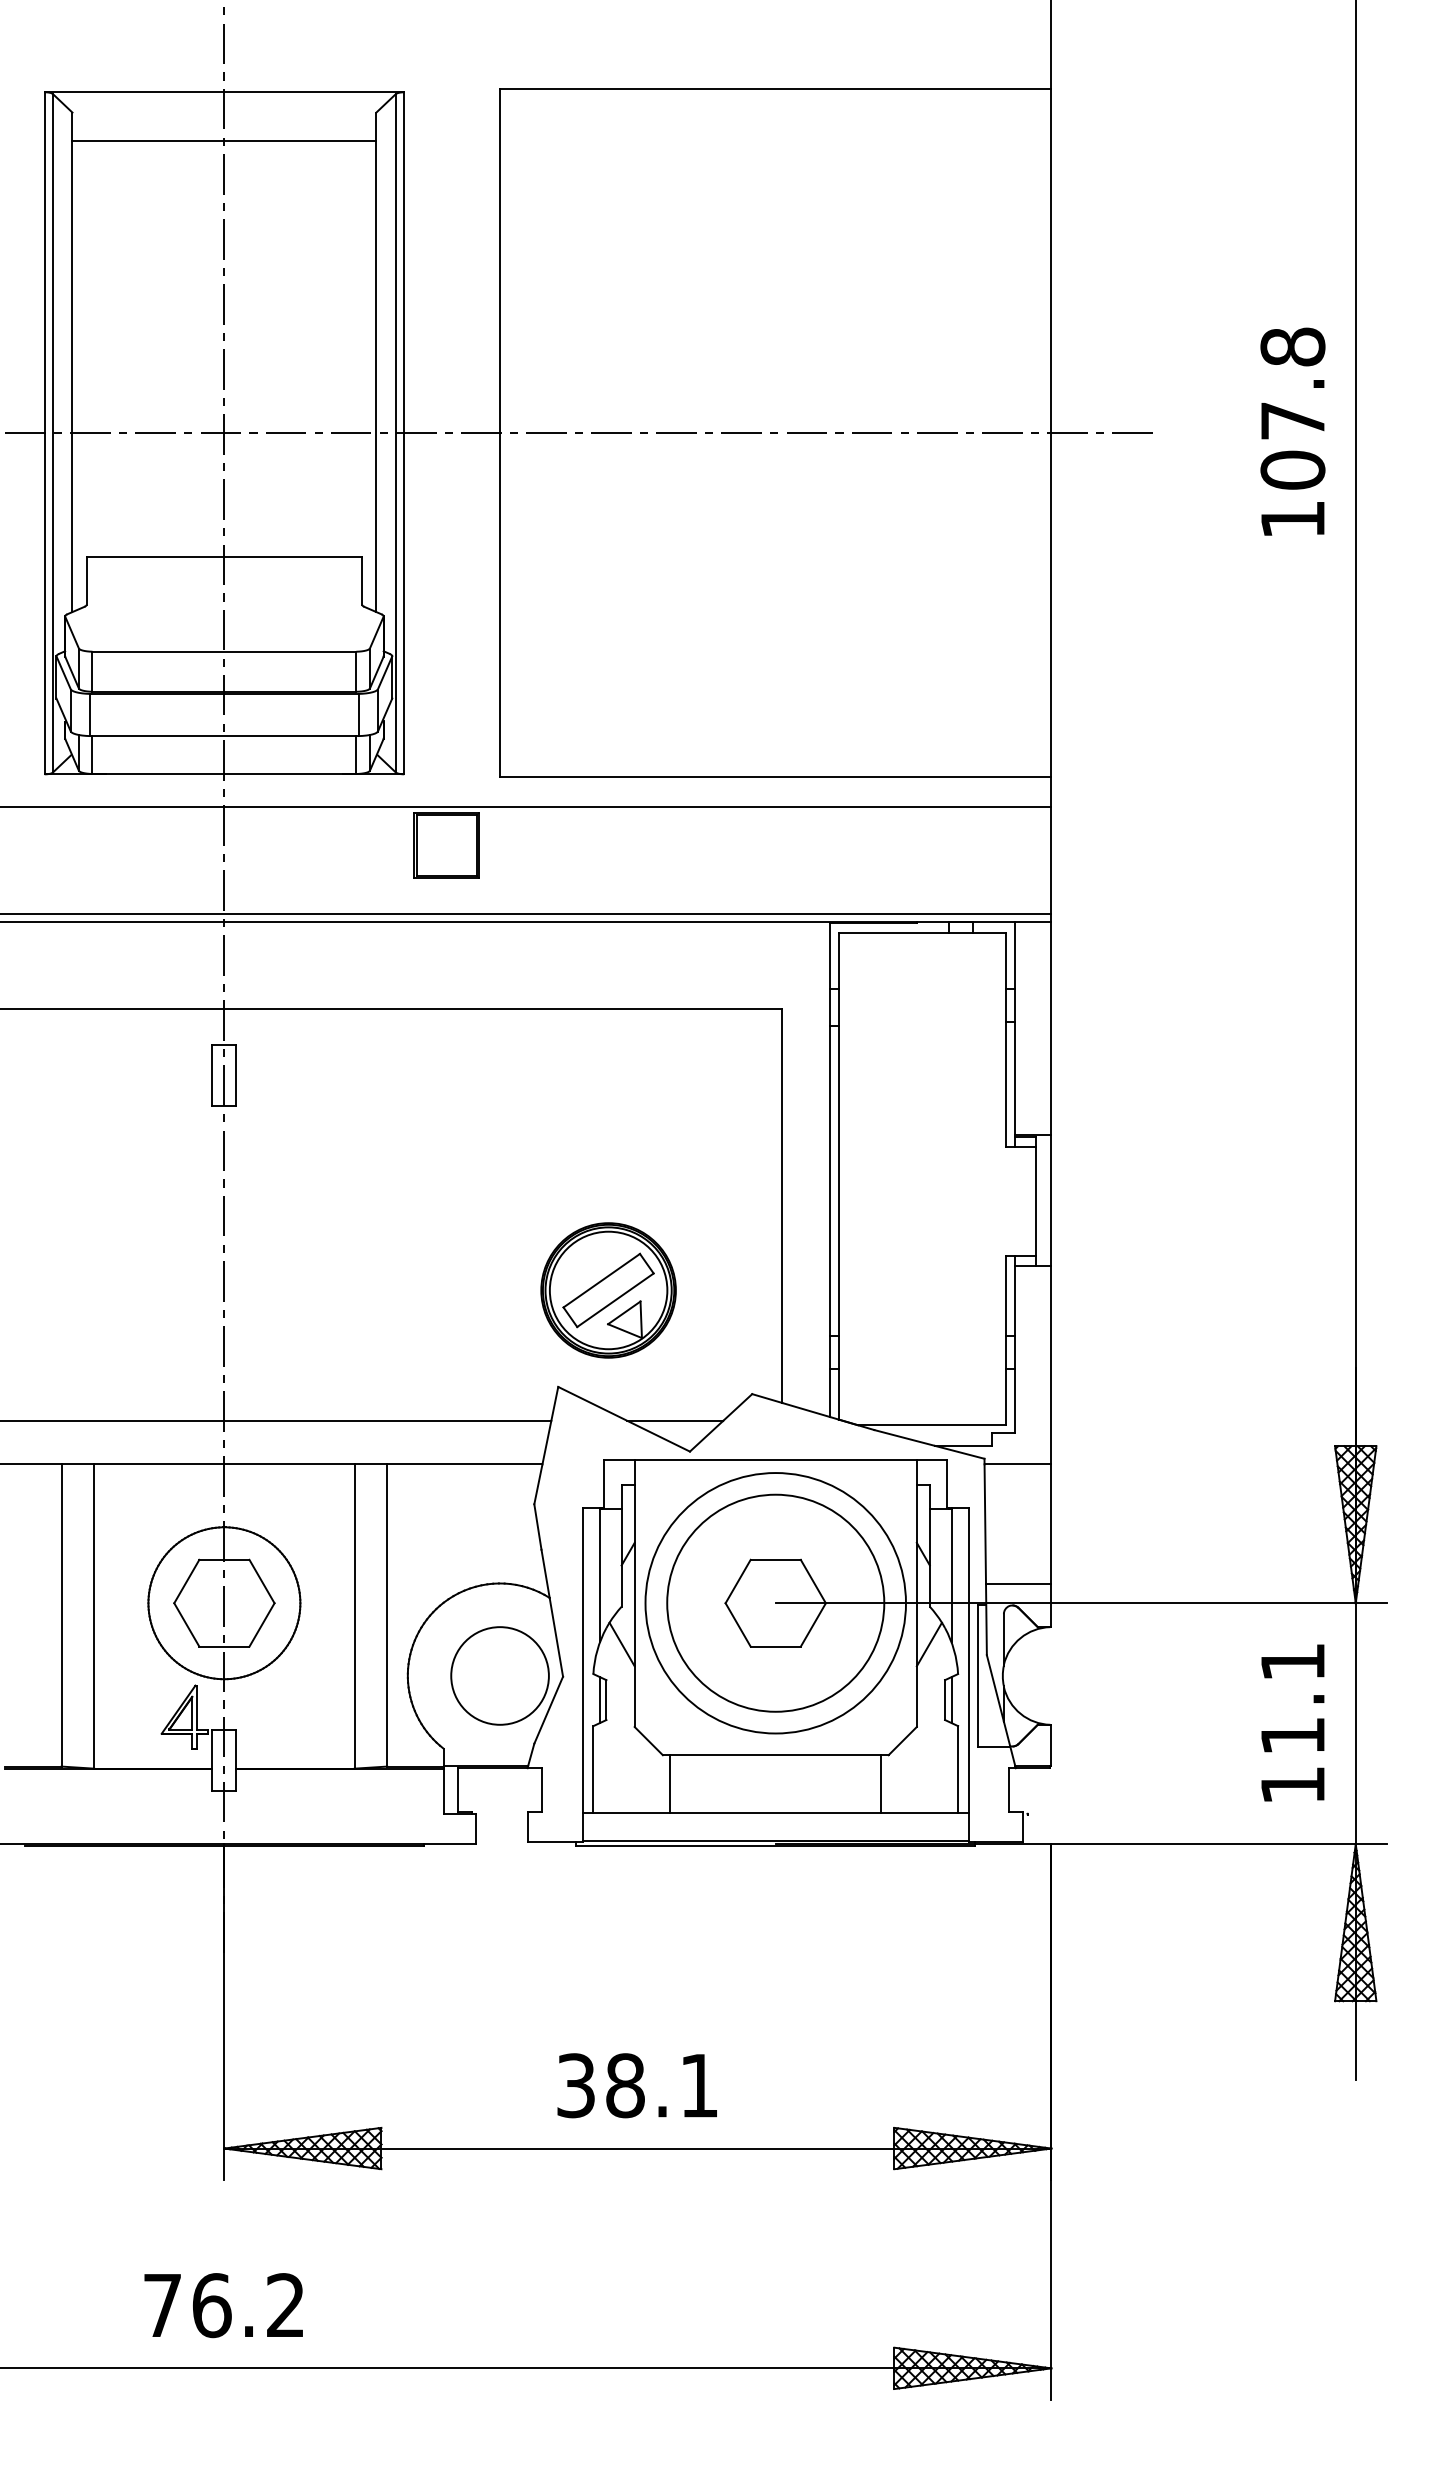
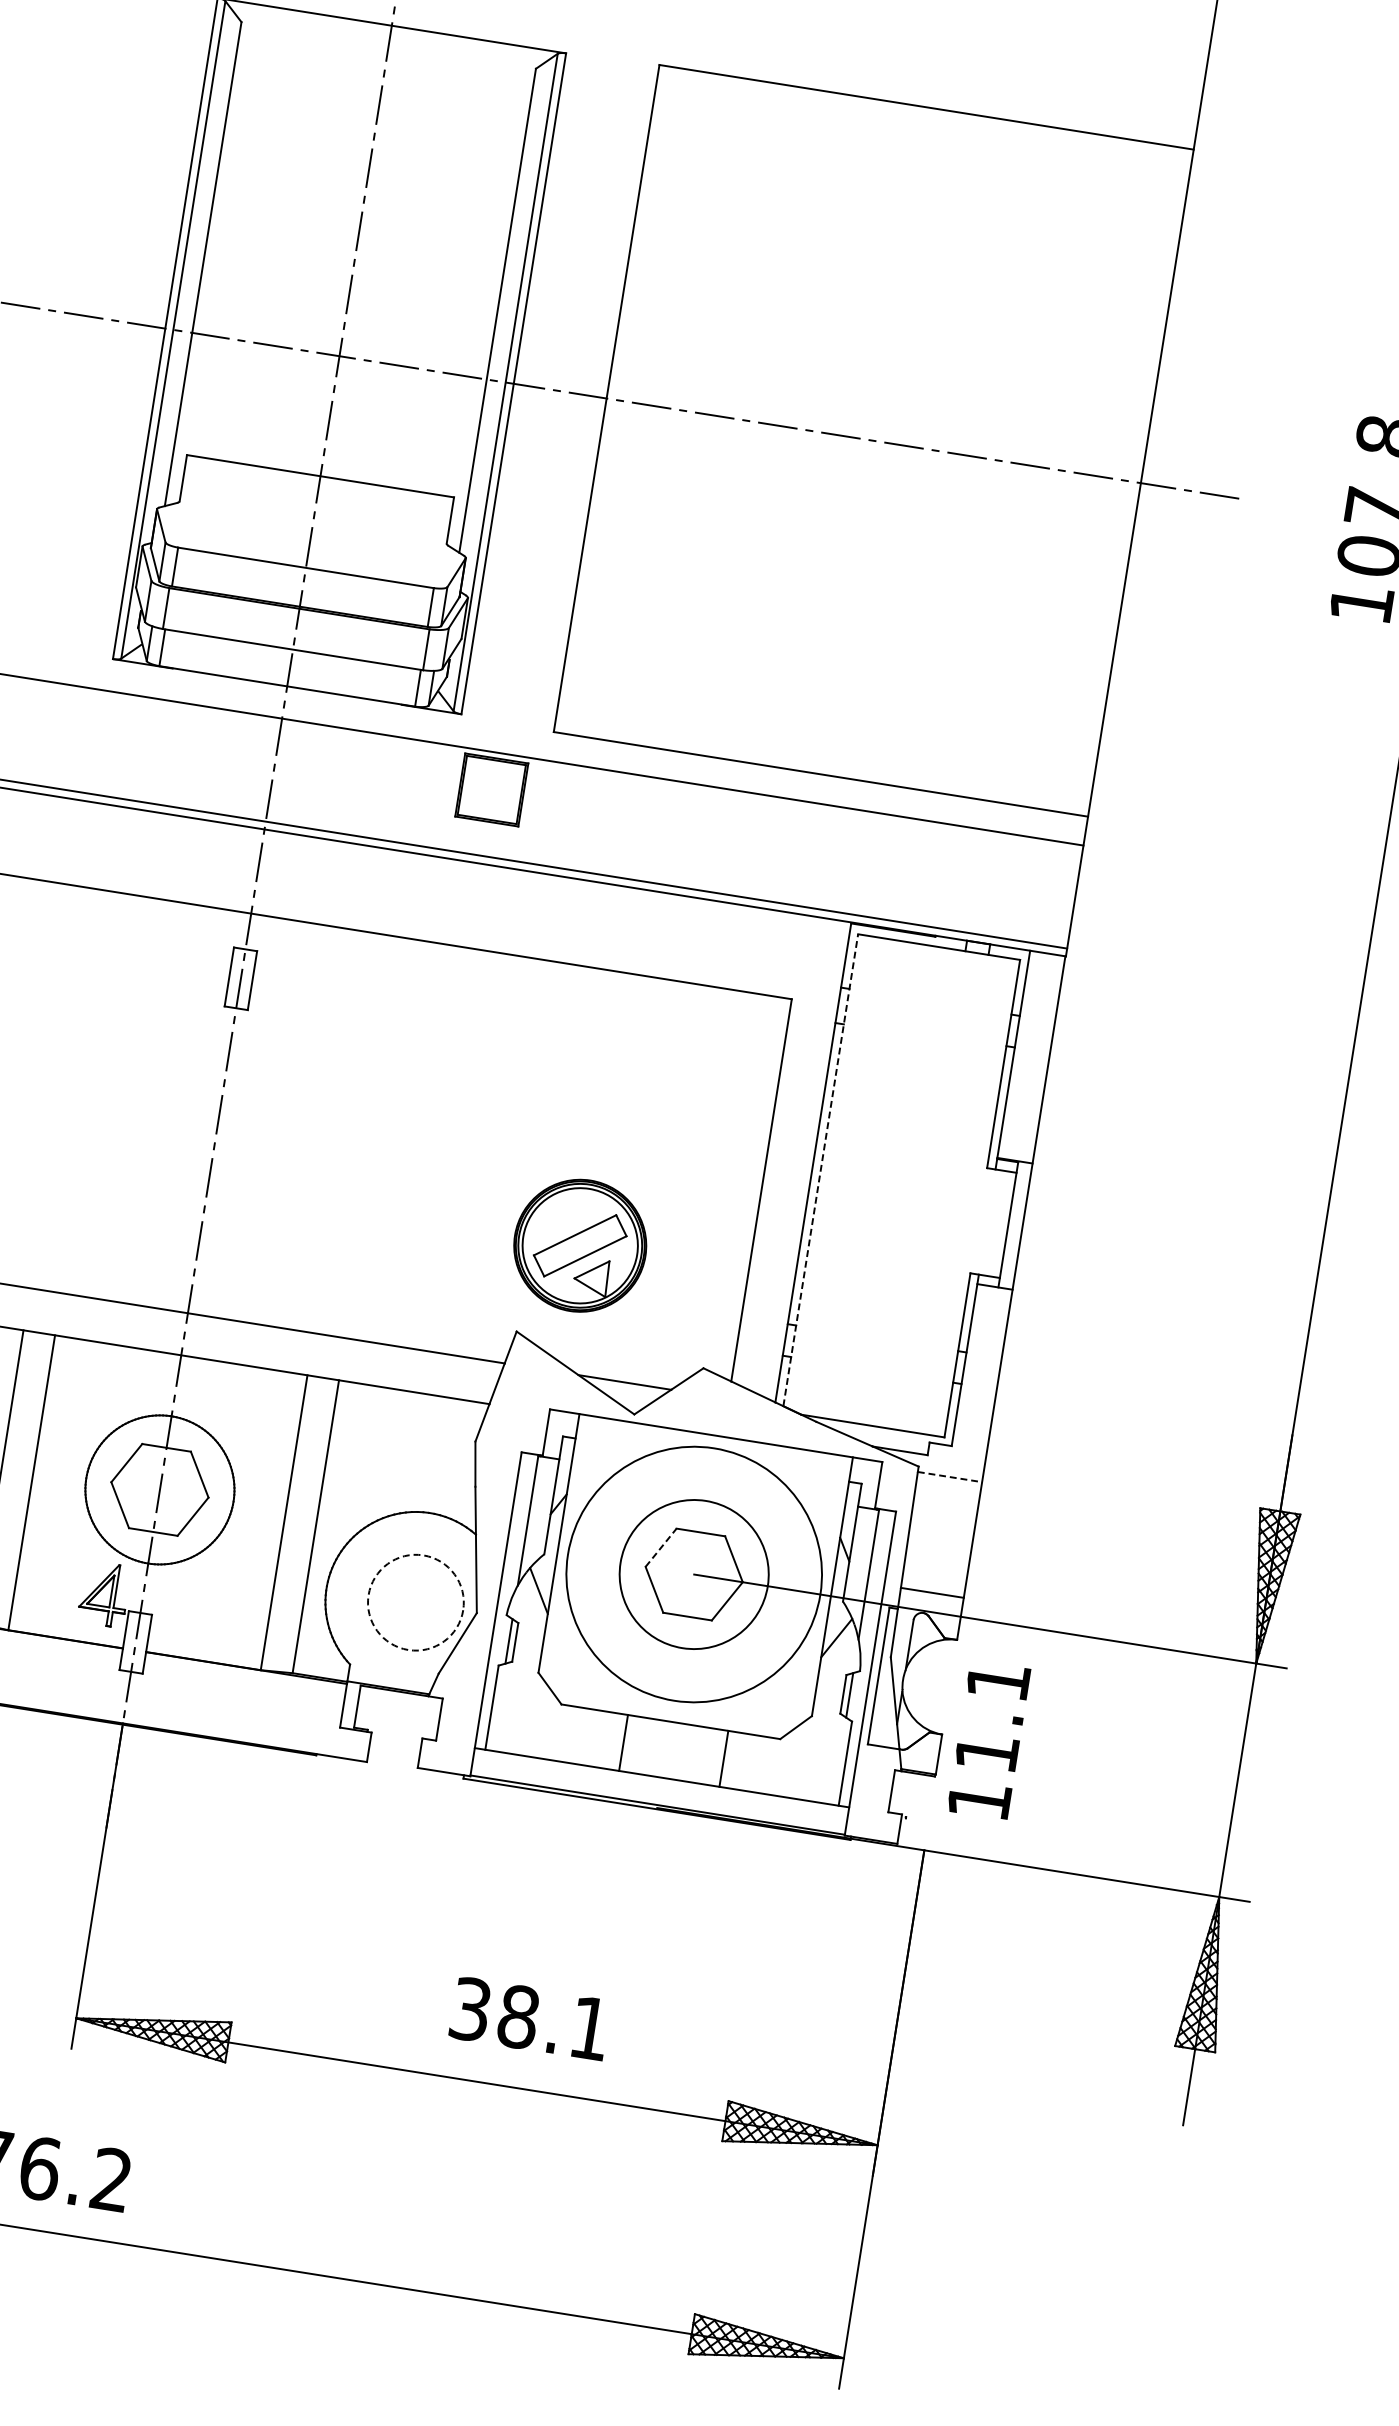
line: (224, 141) -> (384, 73), removed
line: (838, 1176) -> (820, 1170), solid -> dashed
line: (1018, 1464) -> (950, 1477), solid -> dashed
line: (738, 1581) -> (661, 1547), solid -> dashed
circle: (775, 1602) -> (694, 1573), size x0.7
circle: (499, 1675) -> (415, 1602), solid -> dashed
text: (1292, 1722) -> (988, 1739), moved
line: (670, 1783) -> (623, 1742), moved
line: (881, 1783) -> (724, 1758), moved
text: (636, 2085) -> (529, 2018), moved

